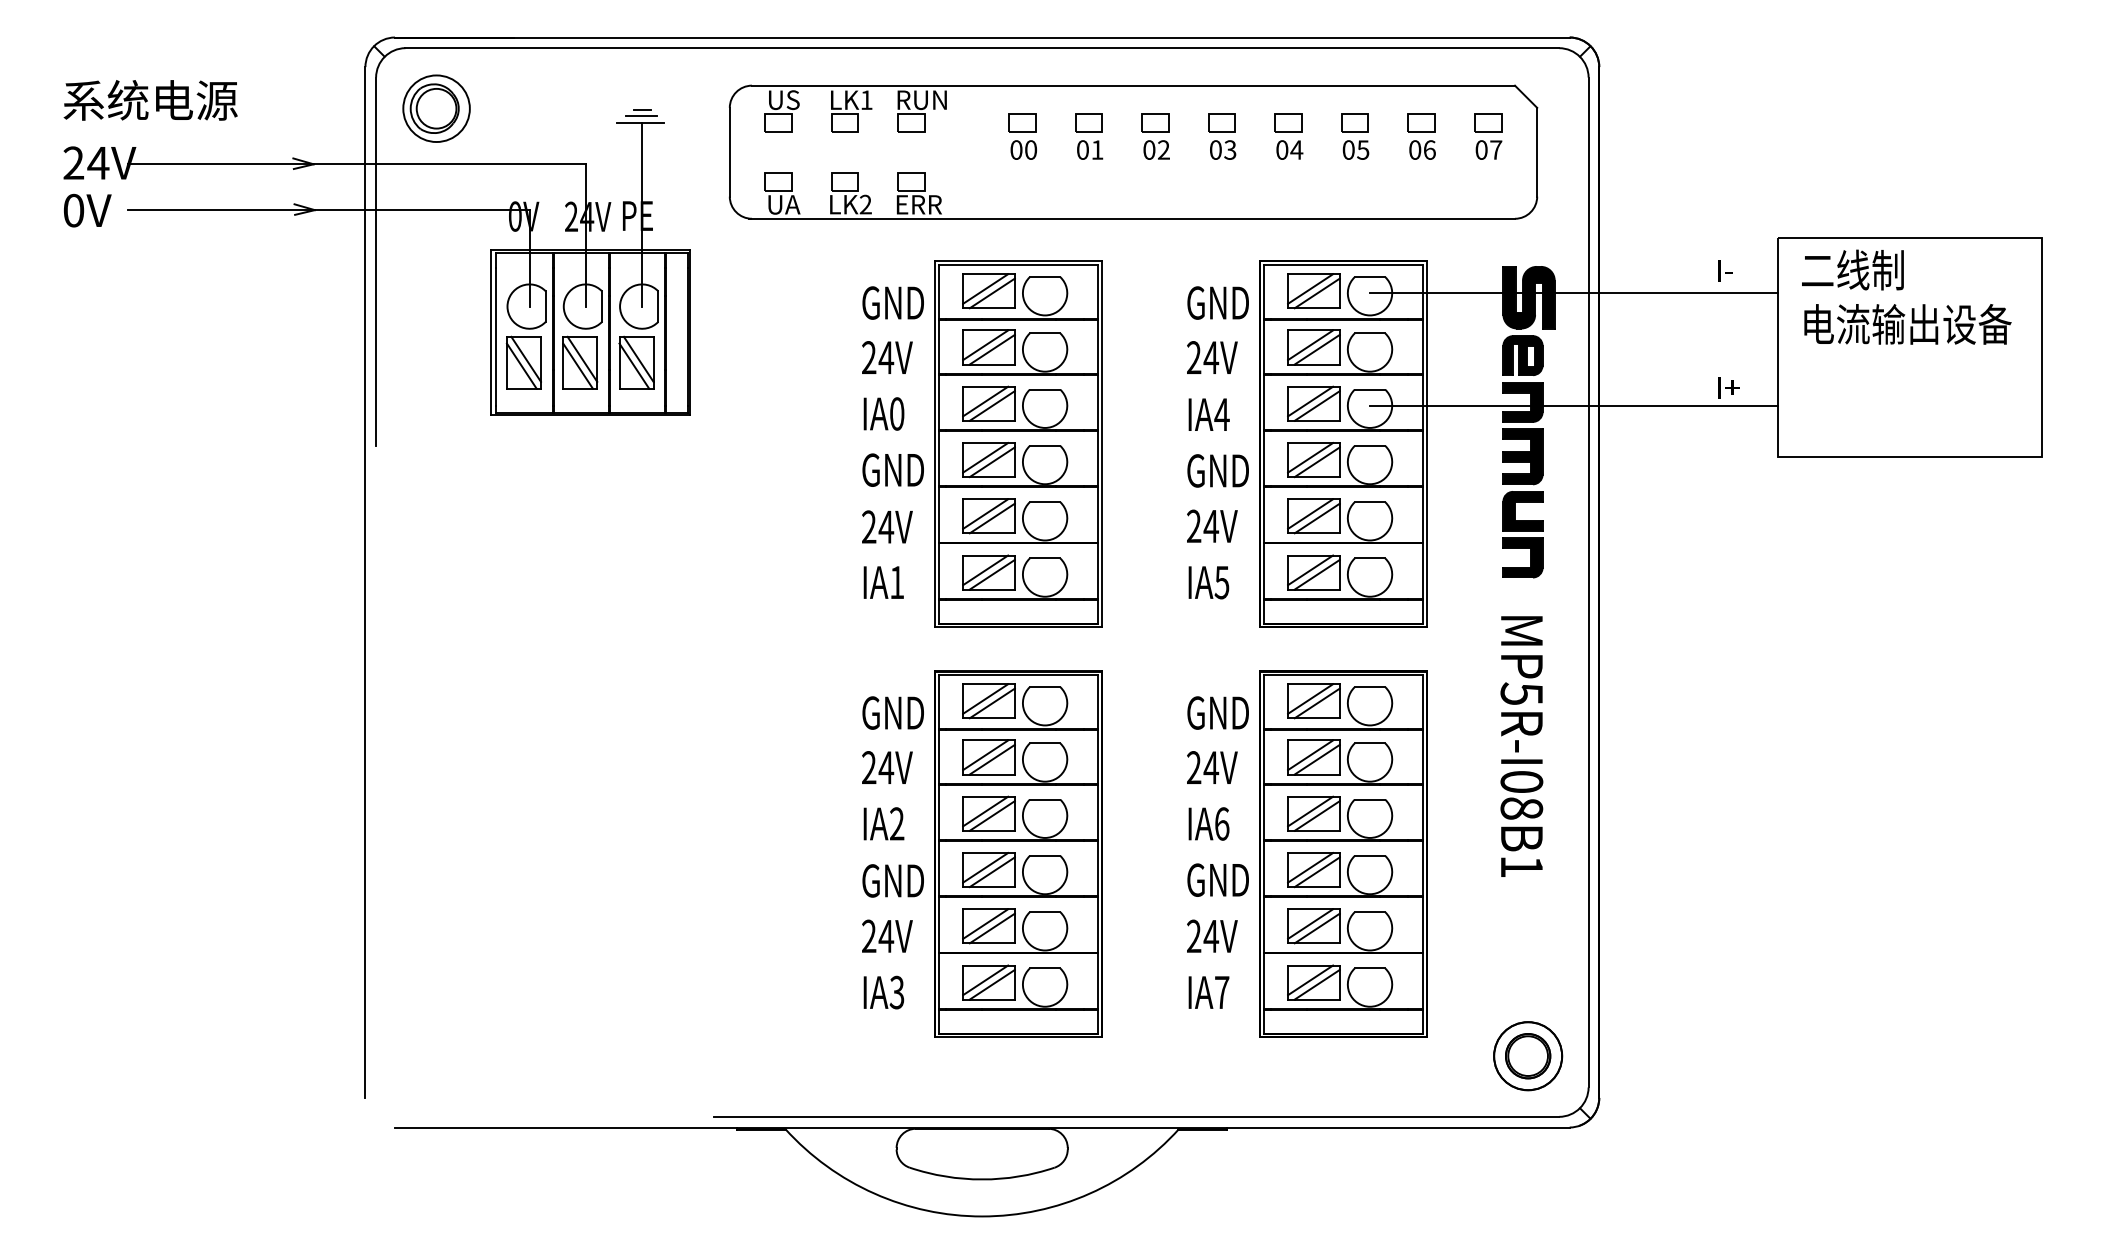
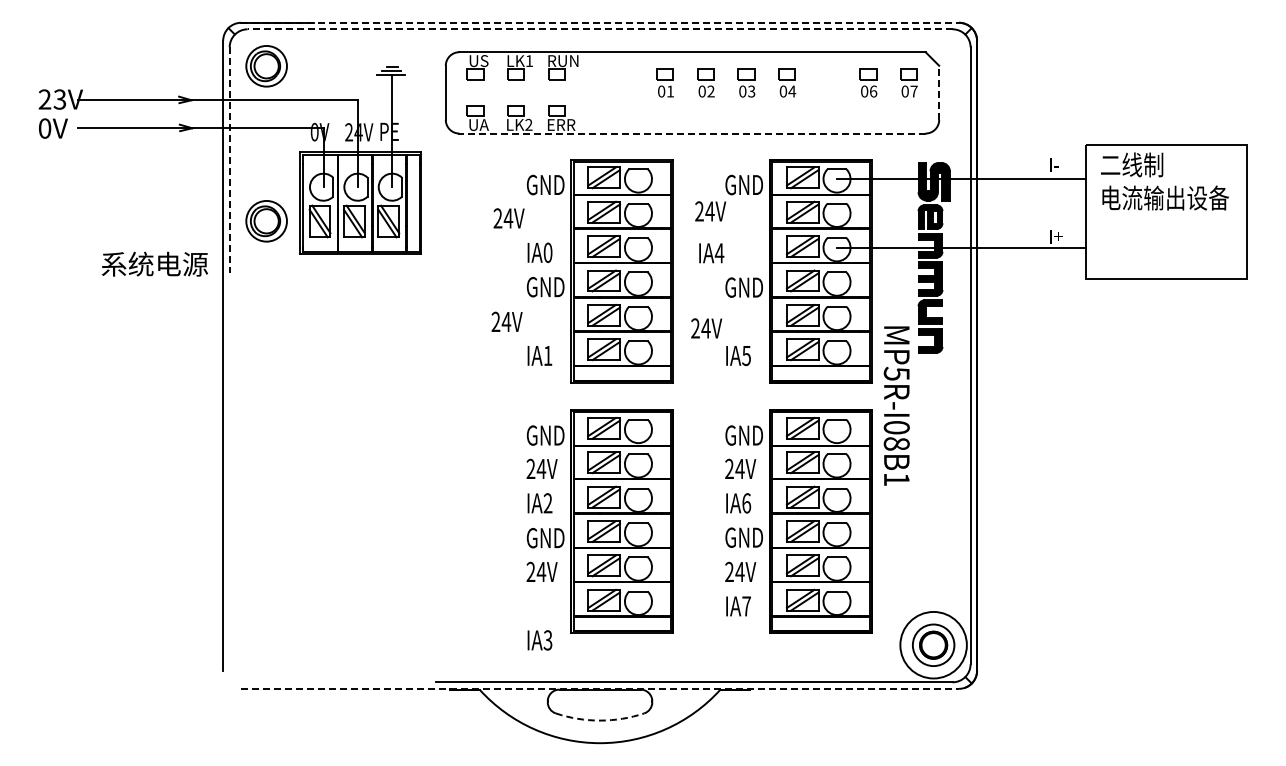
line: (982, 37) -> (600, 22), solid -> dashed
line: (982, 48) -> (600, 29), solid -> dashed
text: (149, 99) -> (154, 263), moved
part: (1022, 135) -> (624, 82), removed
part: (1354, 135) -> (827, 82), removed
line: (1537, 151) -> (939, 92), solid -> dashed
text: (97, 163) -> (59, 99), 24V -> 23V
line: (1131, 218) -> (691, 133), solid -> dashed
line: (375, 261) -> (229, 159), solid -> dashed
text: (886, 357) -> (508, 218), moved
text: (1212, 357) -> (710, 211), moved
part: (436, 362) -> (266, 221), added
text: (1208, 415) -> (711, 253), moved
text: (886, 526) -> (506, 321), moved
text: (1212, 526) -> (706, 328), moved
text: (1521, 745) -> (896, 405), moved
text: (883, 992) -> (539, 640), moved
circle: (1527, 1056) -> (933, 645), size x1.6
line: (982, 1126) -> (600, 688), solid -> dashed
arc: (982, 1179) -> (600, 720), solid -> dashed

